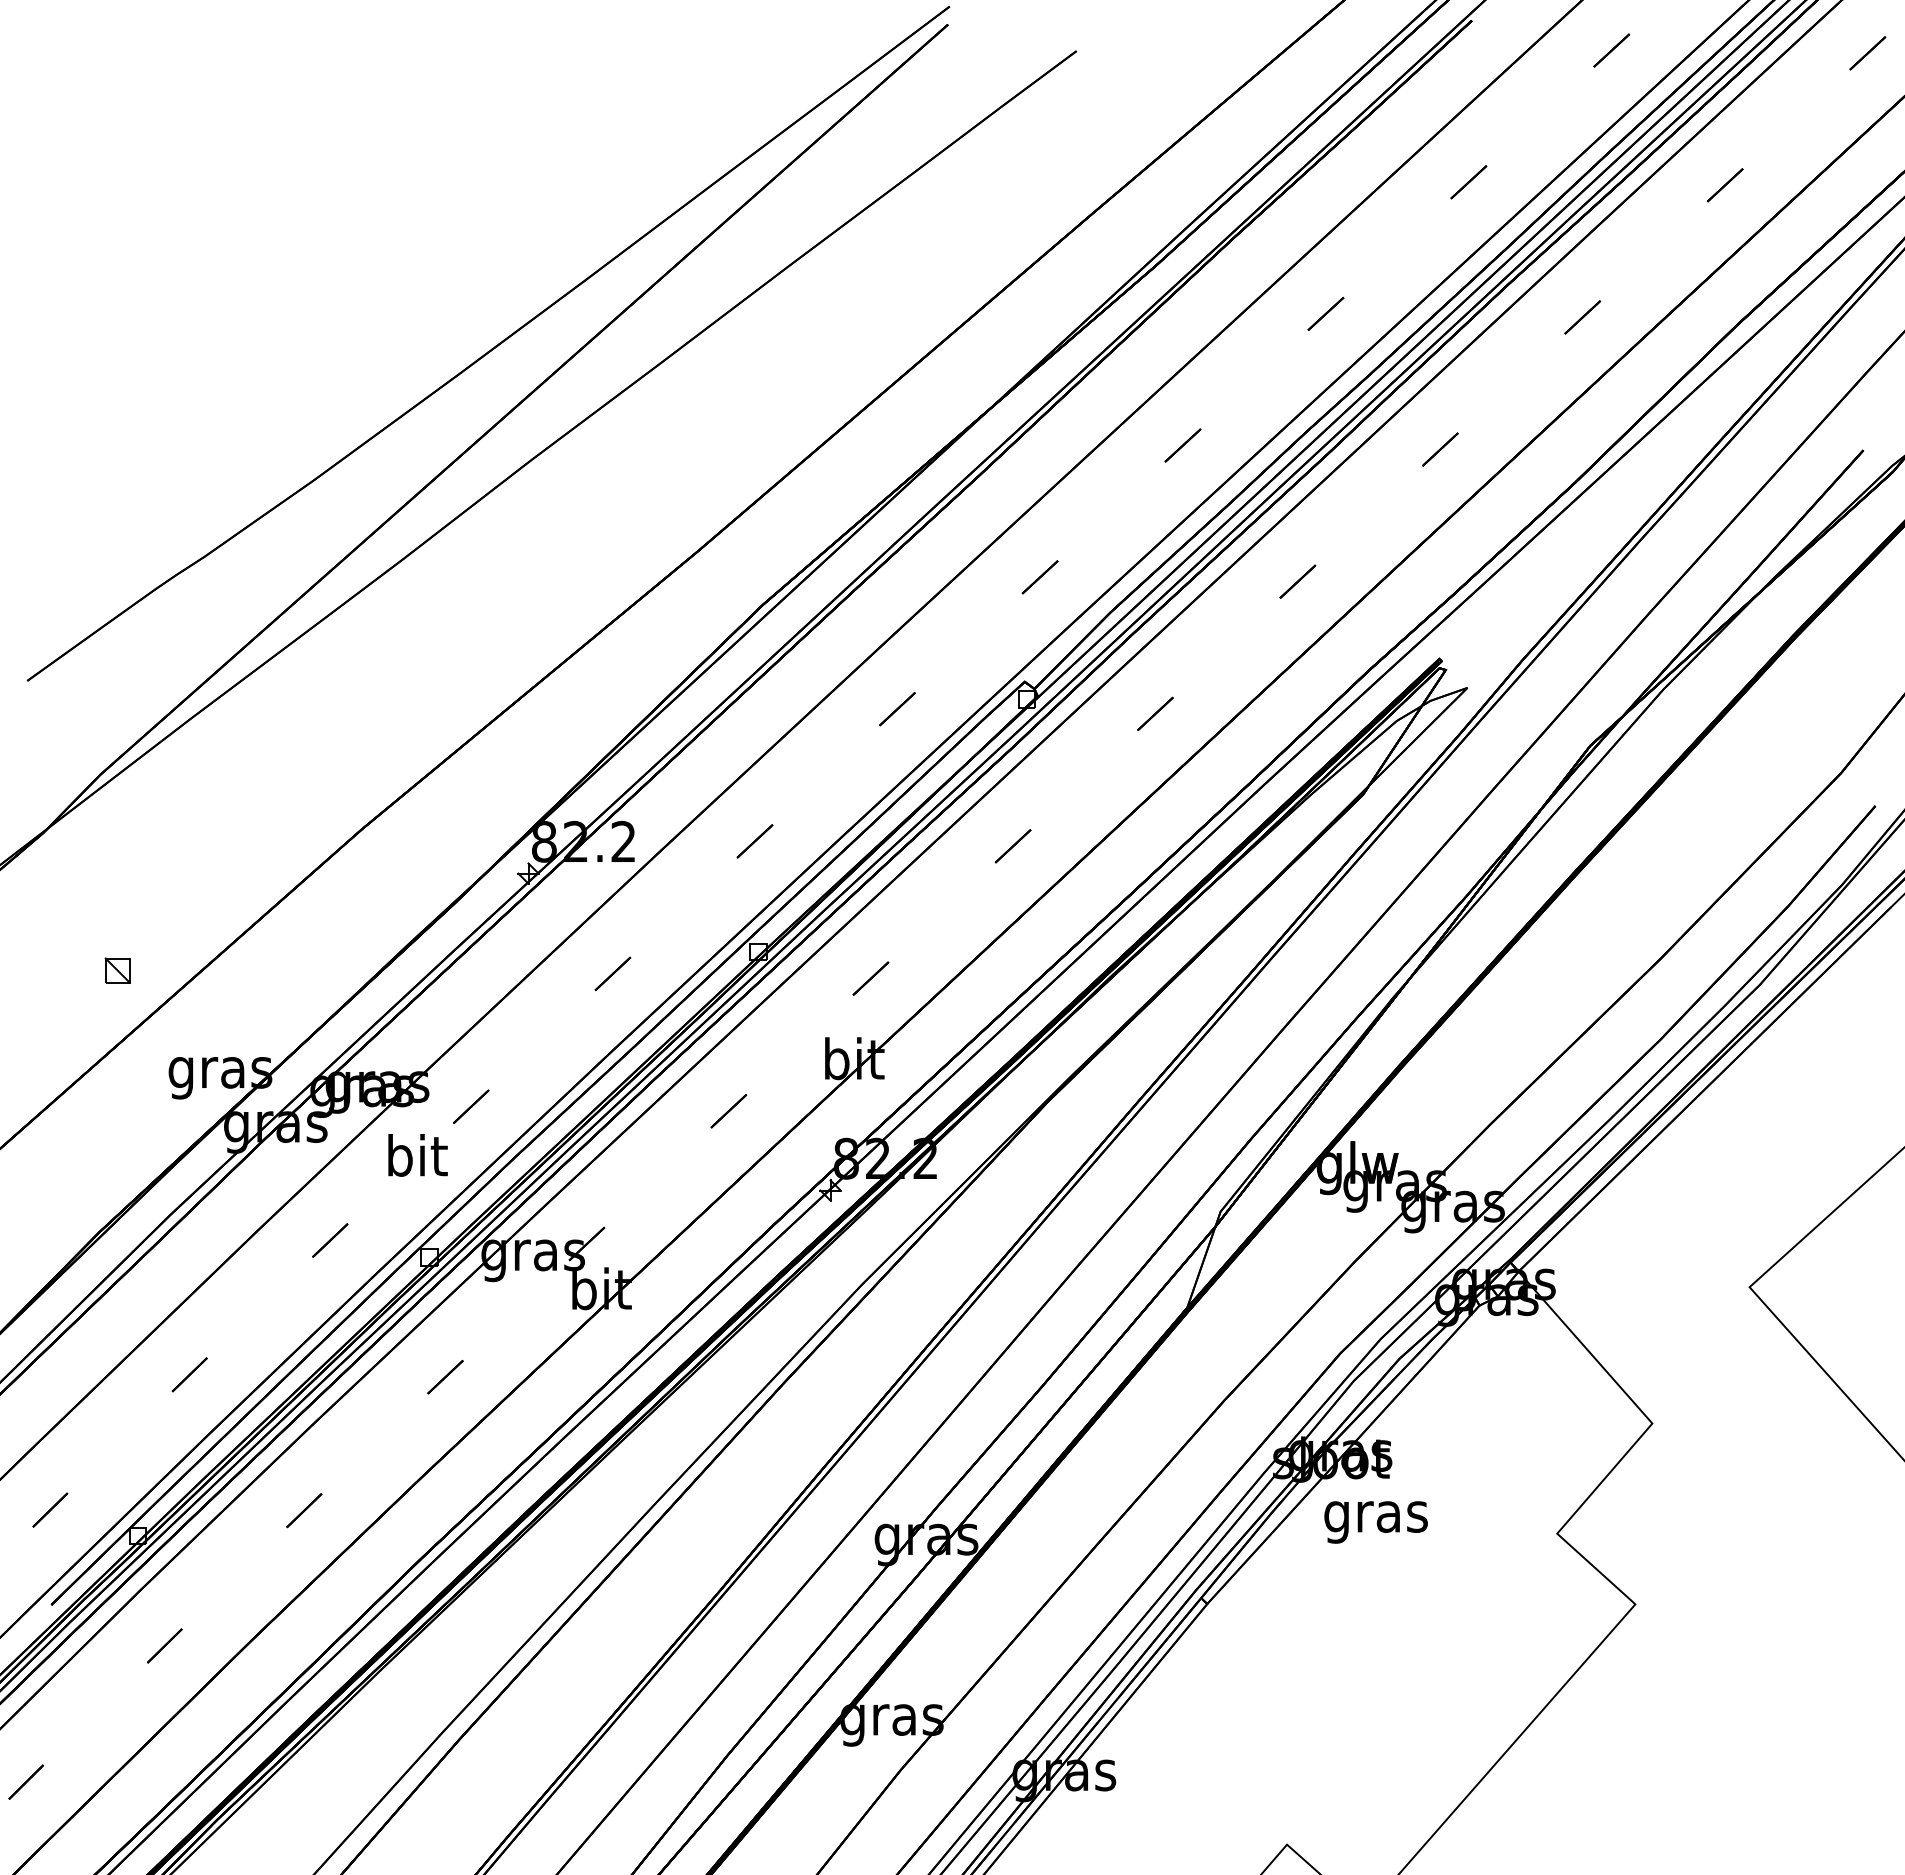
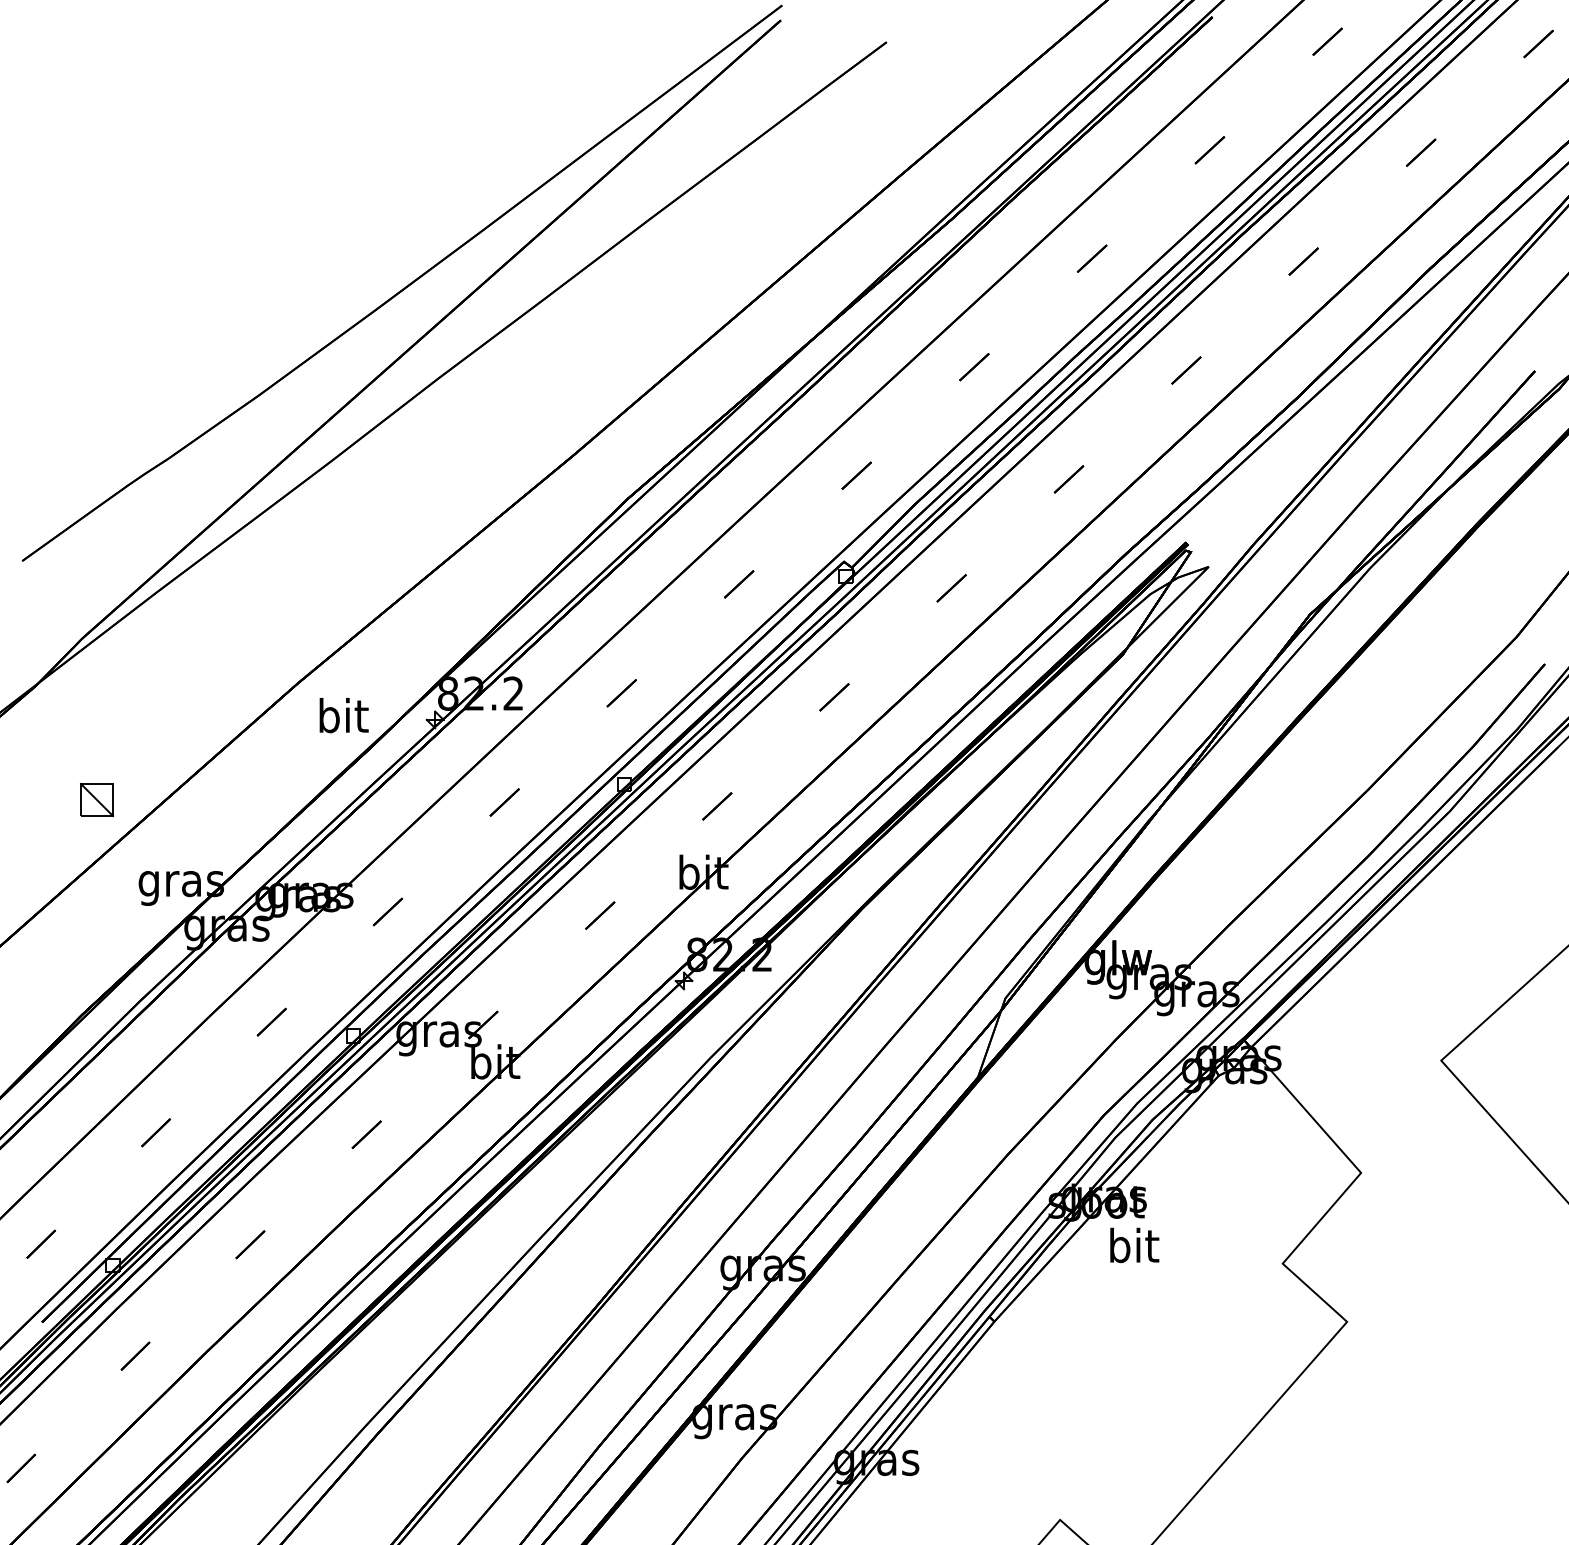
part: (117, 970) -> (96, 799), size x1.6
text: (417, 1155) -> (343, 715), moved
text: (1375, 1516) -> (1133, 1249), gras -> bit

